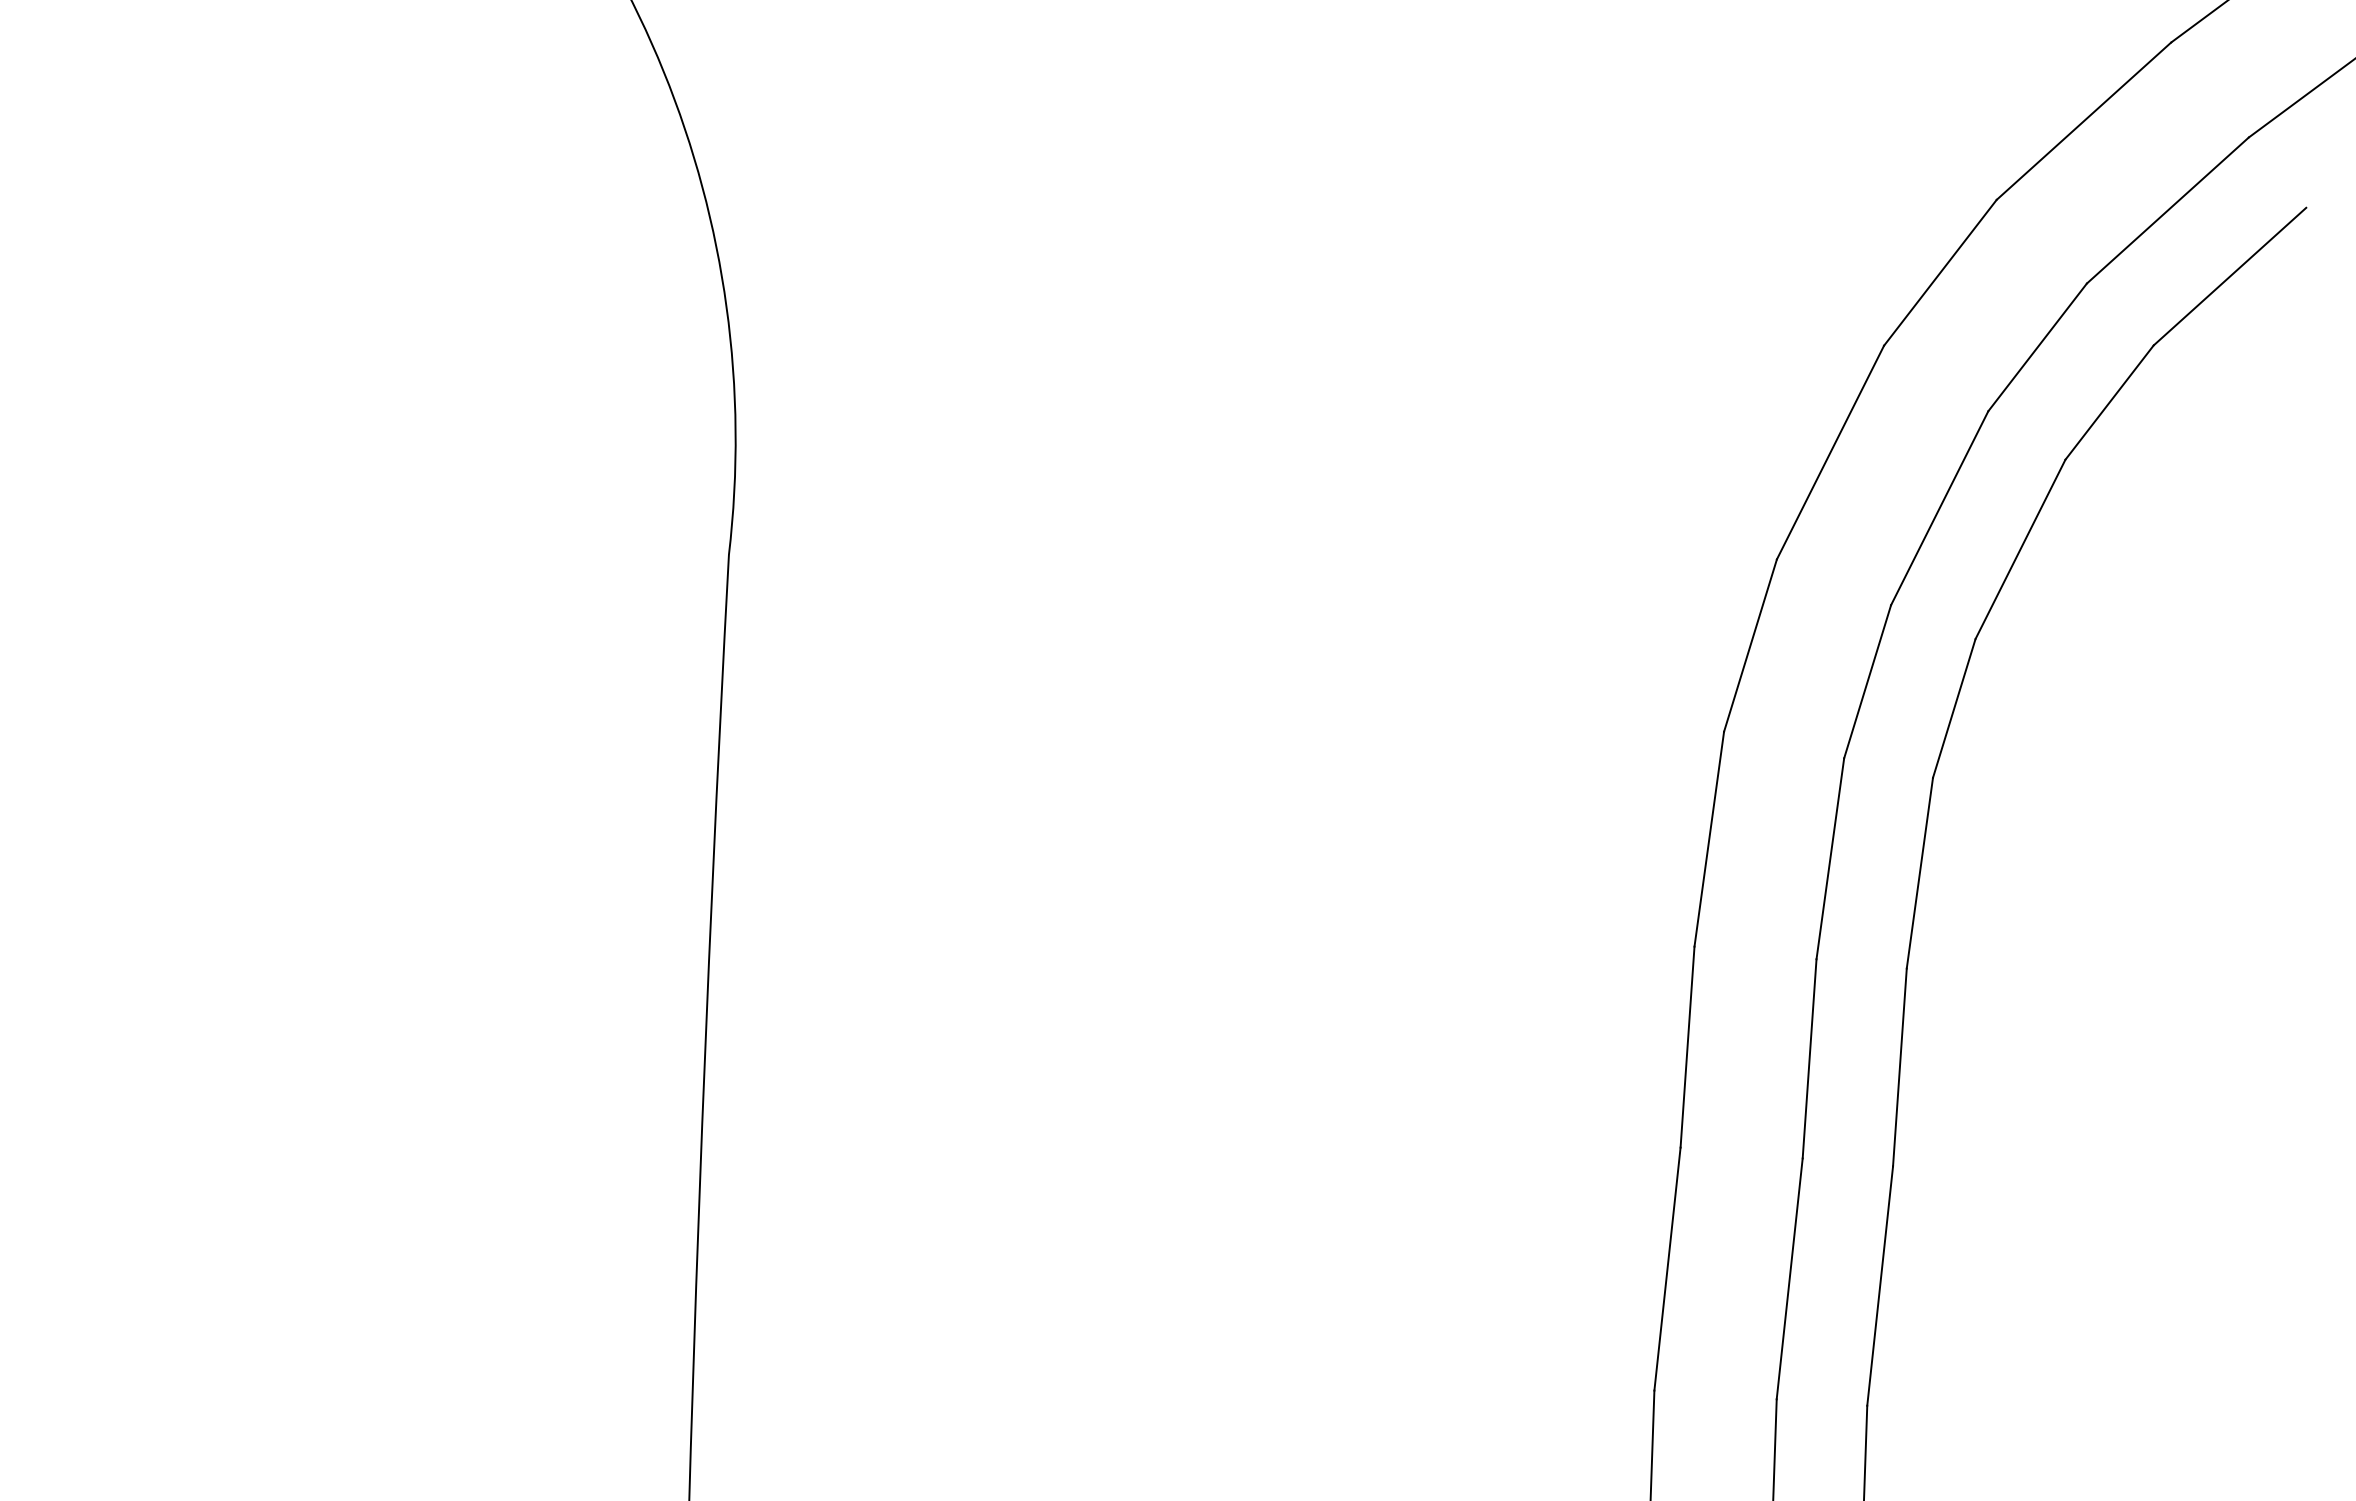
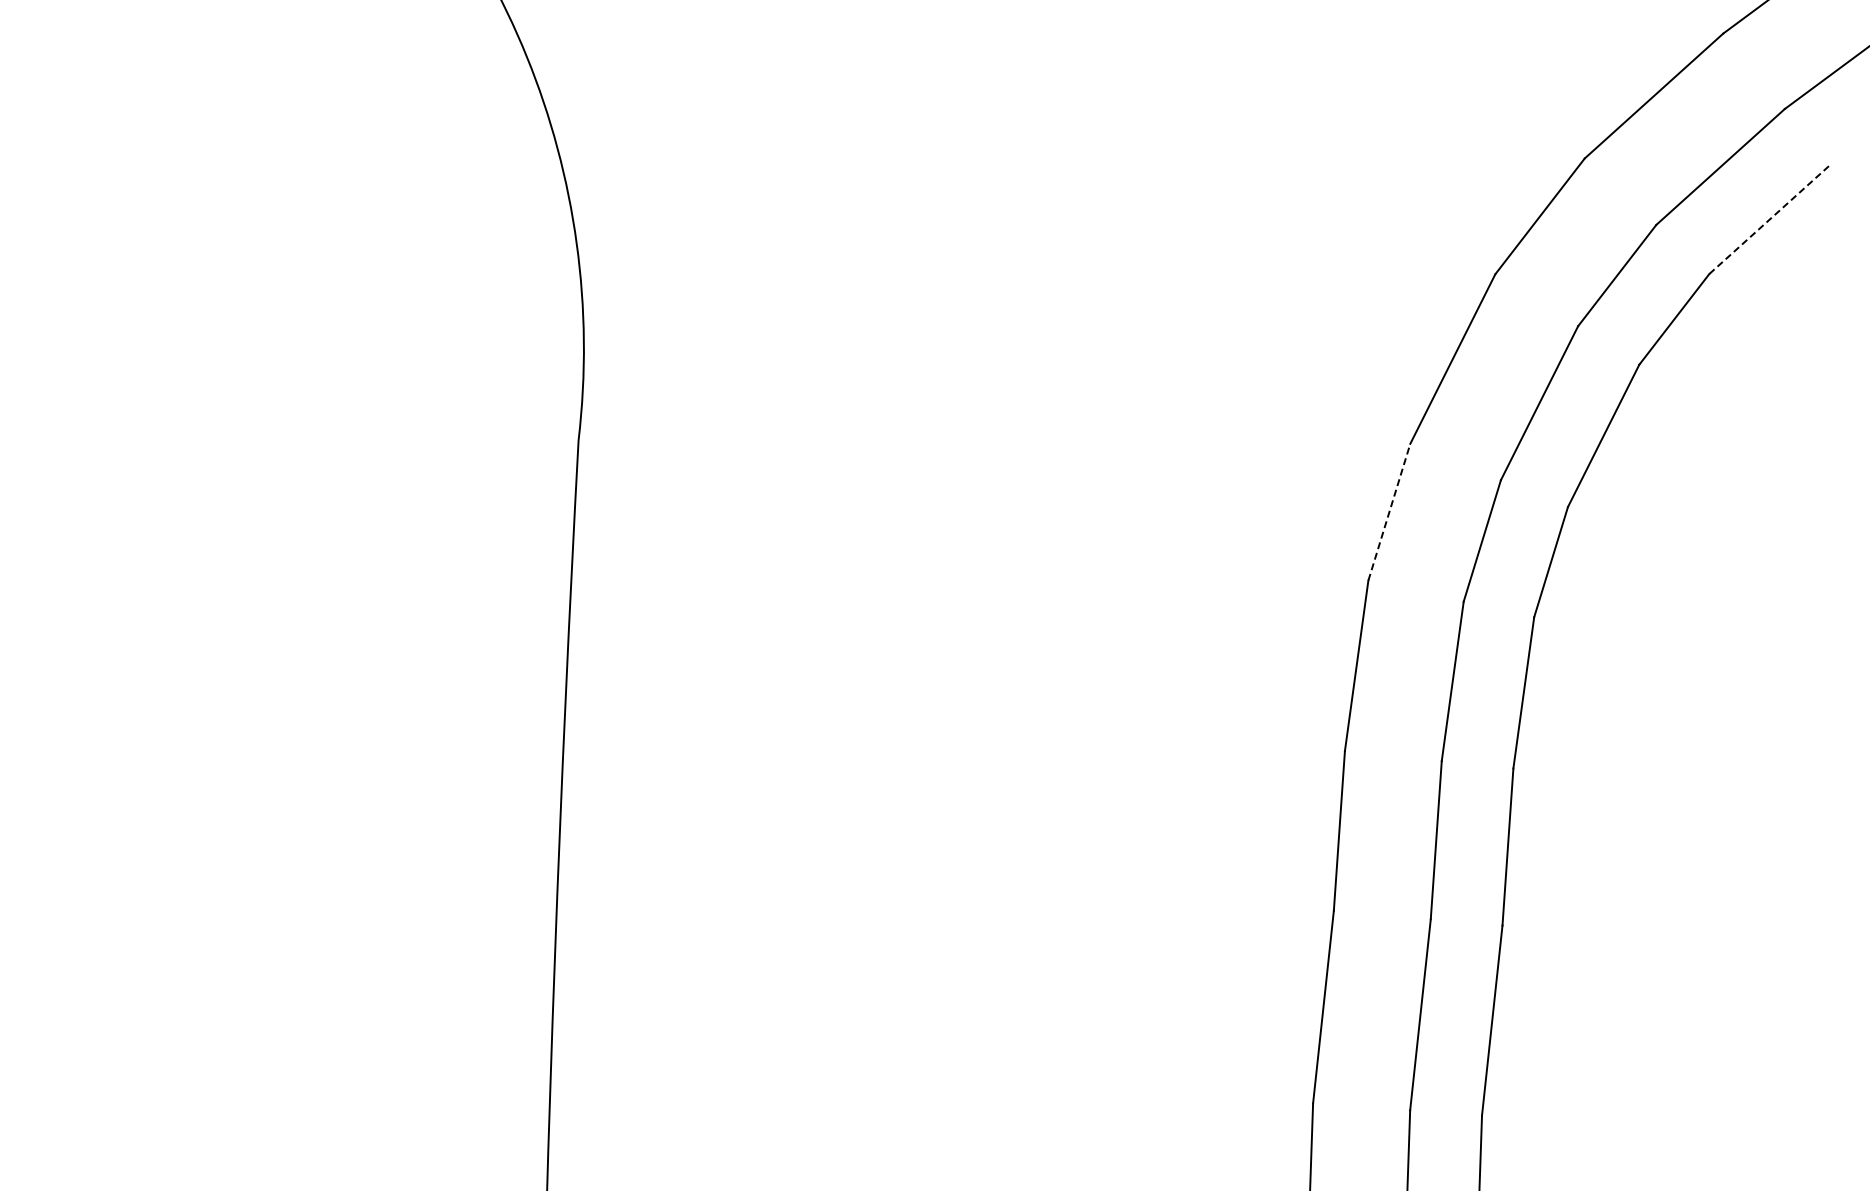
line: (2229, 276) -> (1769, 219), solid -> dashed
line: (1750, 645) -> (1389, 512), solid -> dashed

